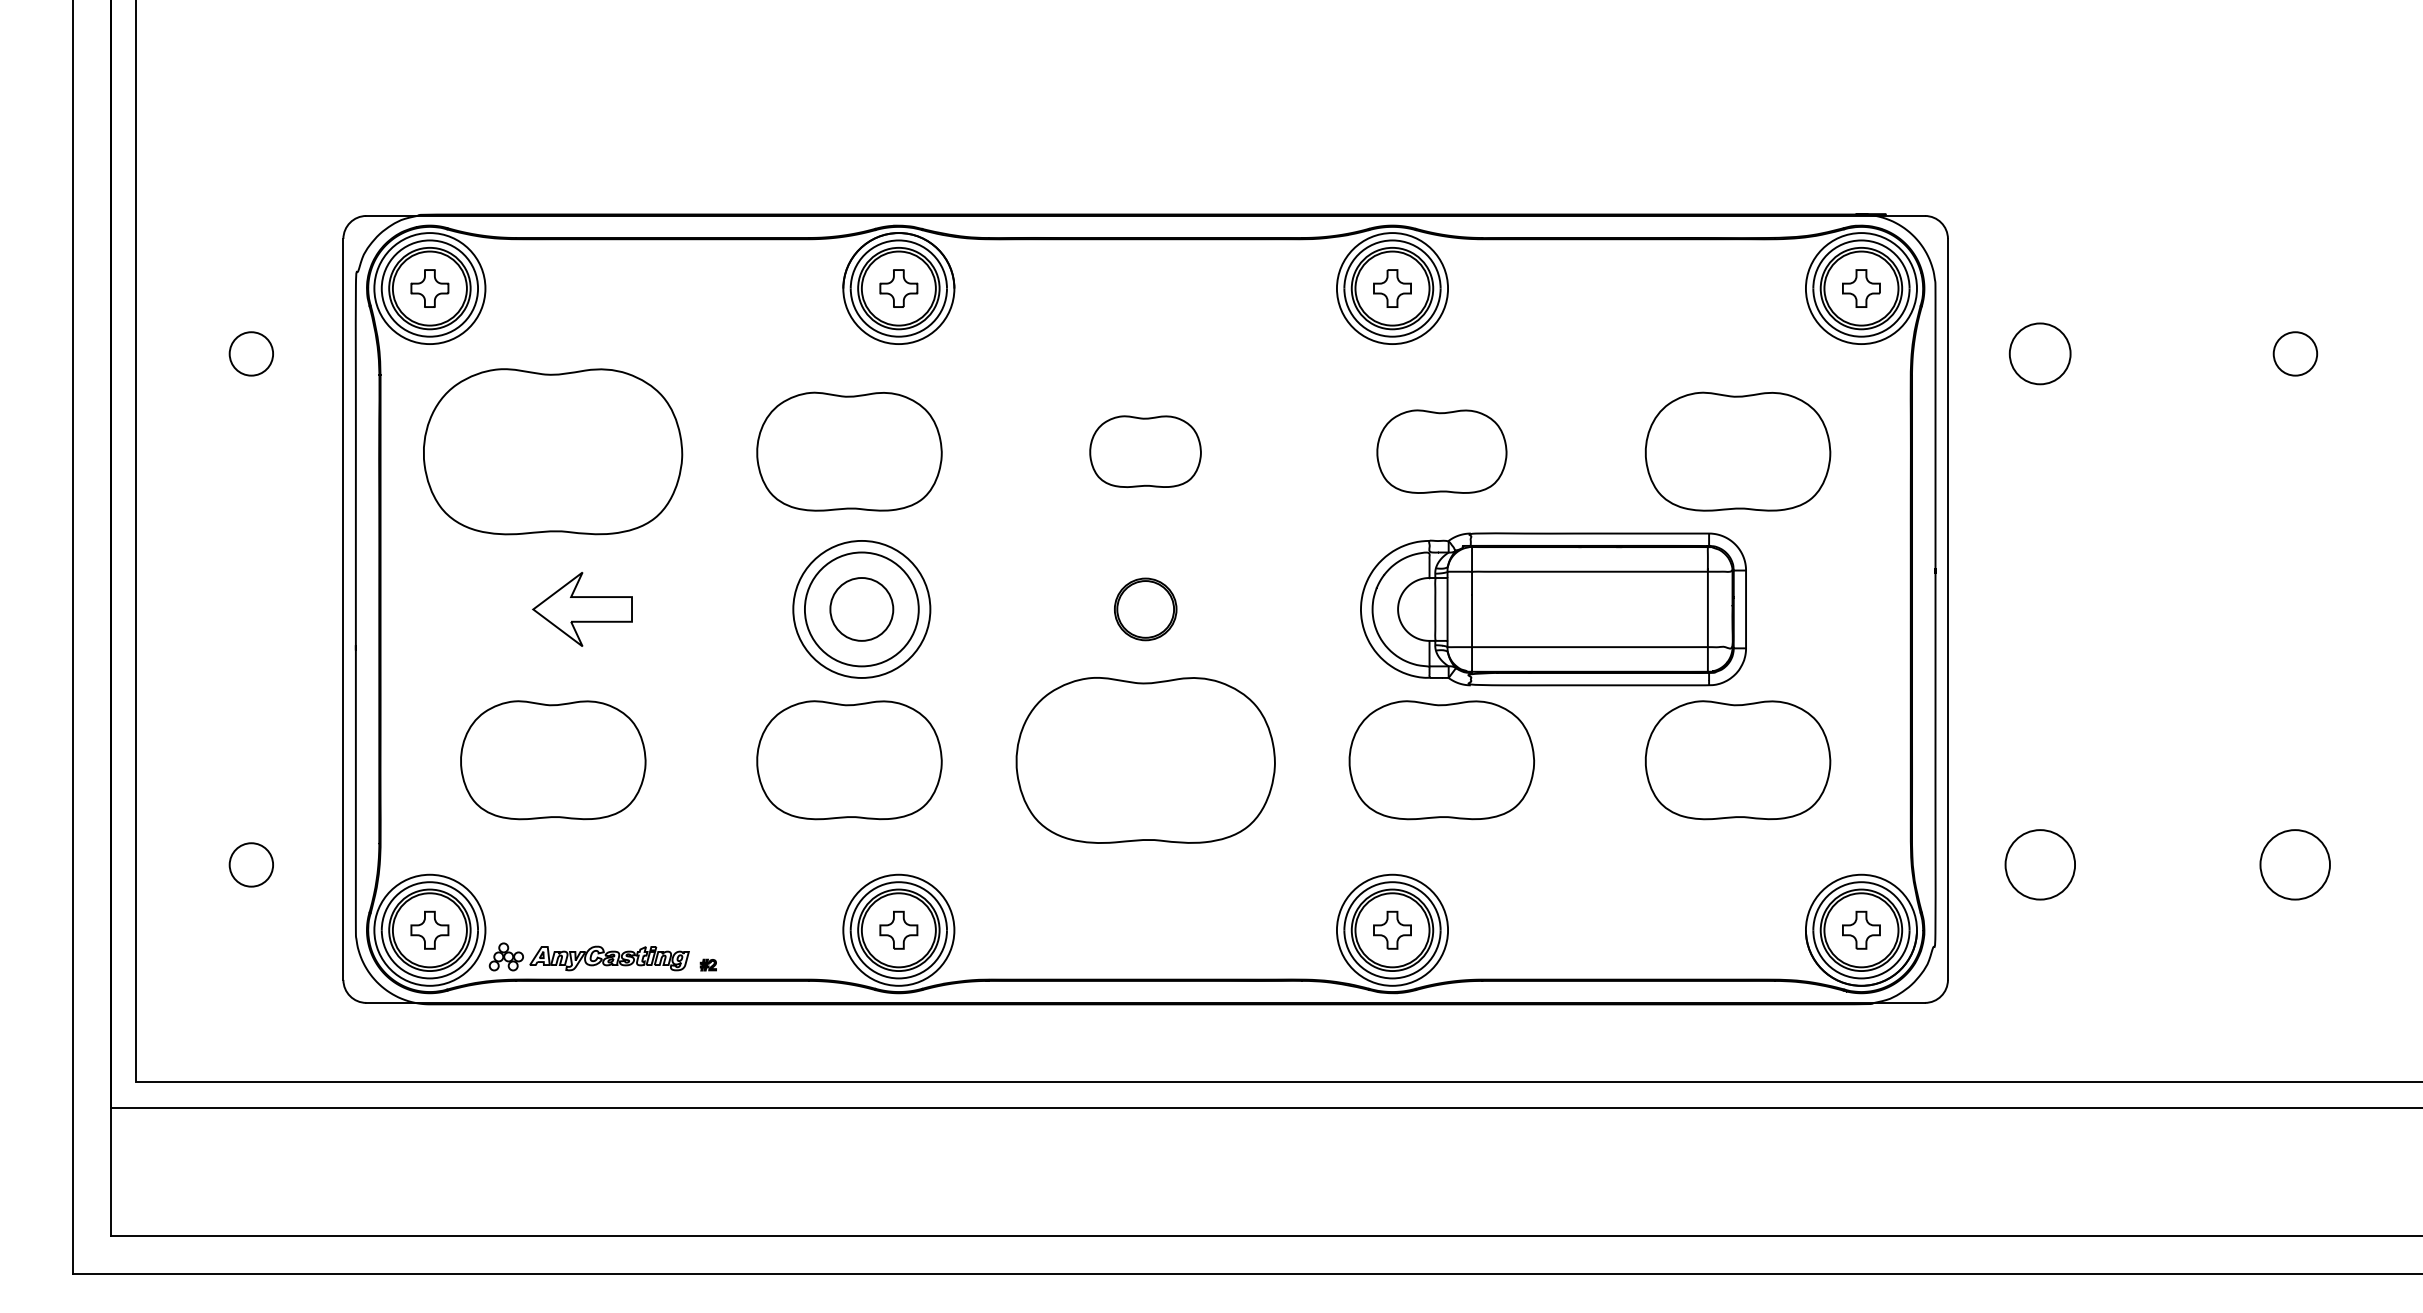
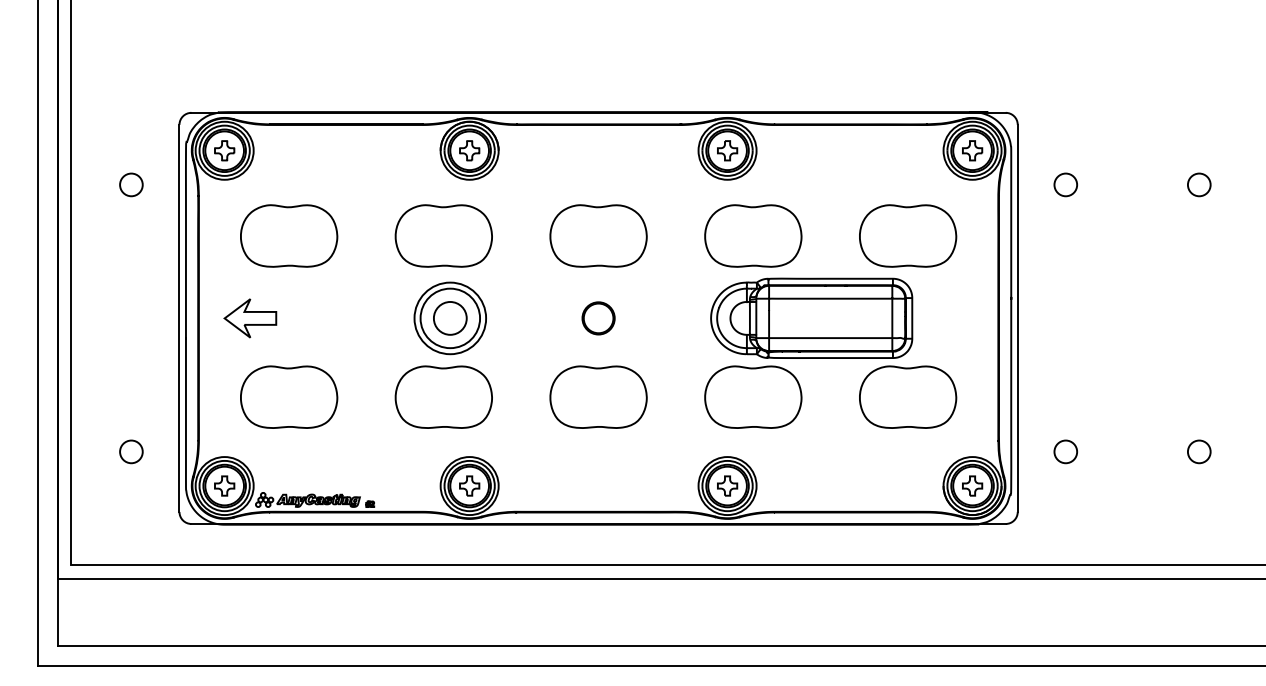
circle: (2039, 353) -> (1065, 184), size x0.71
part: (554, 450) -> (289, 235), size x0.71
part: (1145, 450) -> (598, 235), size x1.67
part: (1442, 450) -> (753, 235), size x1.43
part: (582, 609) -> (250, 318), moved
part: (1145, 758) -> (598, 396), size x0.71
circle: (2039, 864) -> (1065, 451), size x0.62
circle: (2295, 864) -> (1199, 451), size x0.62

